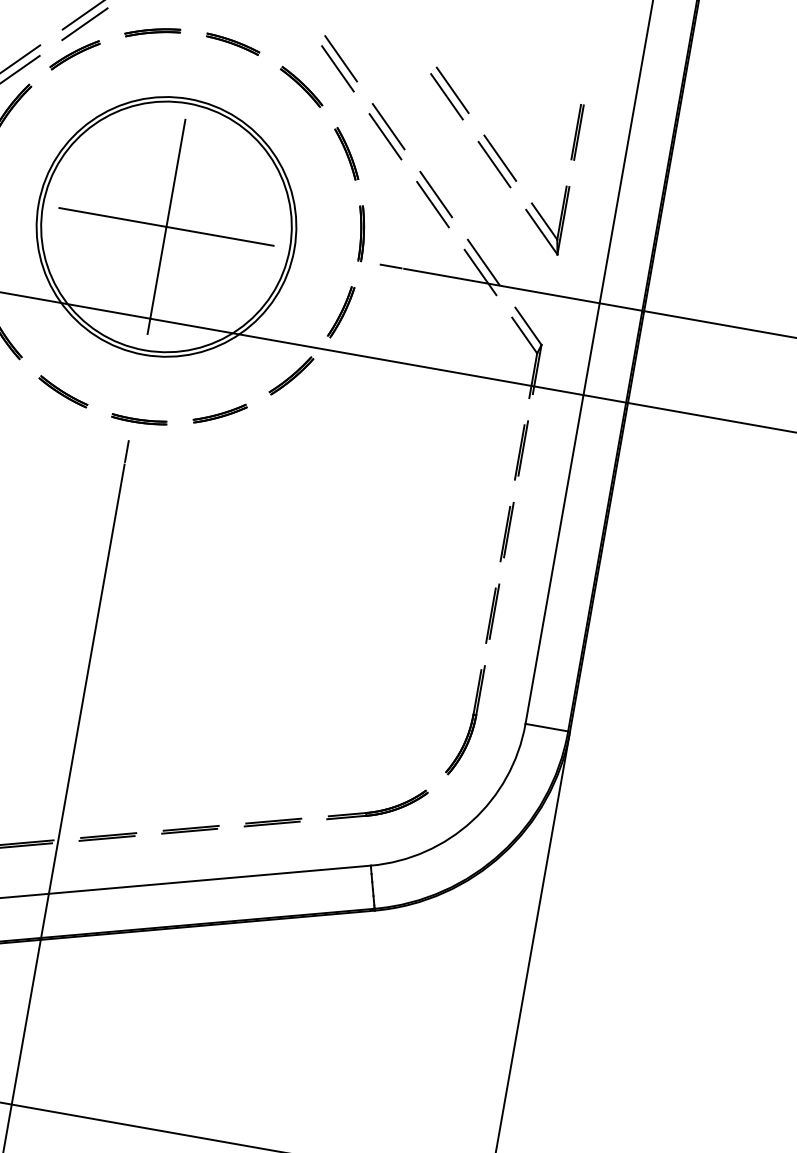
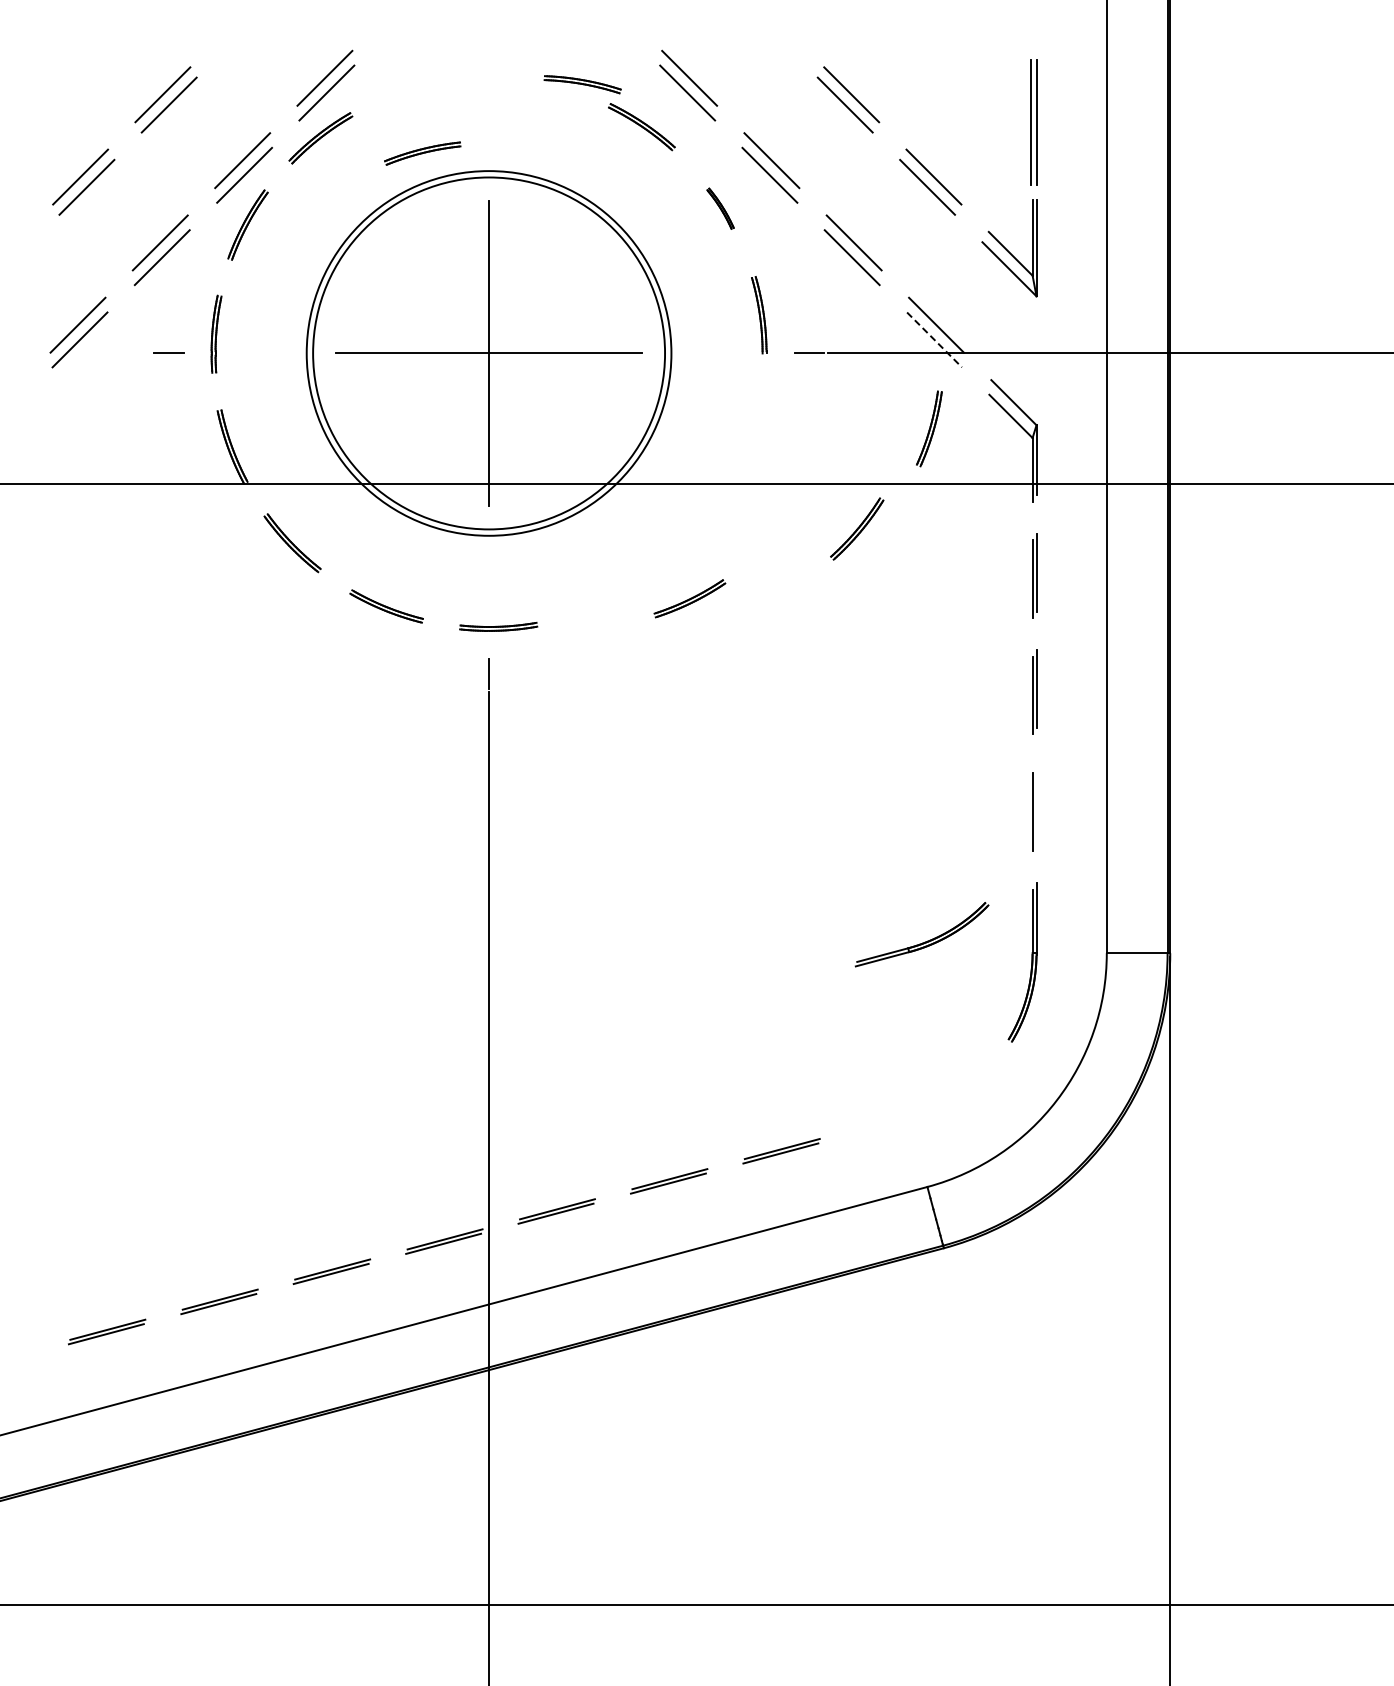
part: (152, 32) -> (422, 153), moved
part: (233, 44) -> (582, 84), moved
part: (577, 132) -> (1034, 122), size x1.6
part: (346, 153) -> (720, 208), size x0.6
line: (480, 272) -> (934, 339), solid -> dashed
part: (341, 311) -> (929, 428), moved
part: (291, 375) -> (857, 528), moved
part: (219, 413) -> (689, 598), moved
line: (494, 611) -> (1036, 805), removed
part: (379, 810) -> (925, 941), moved

